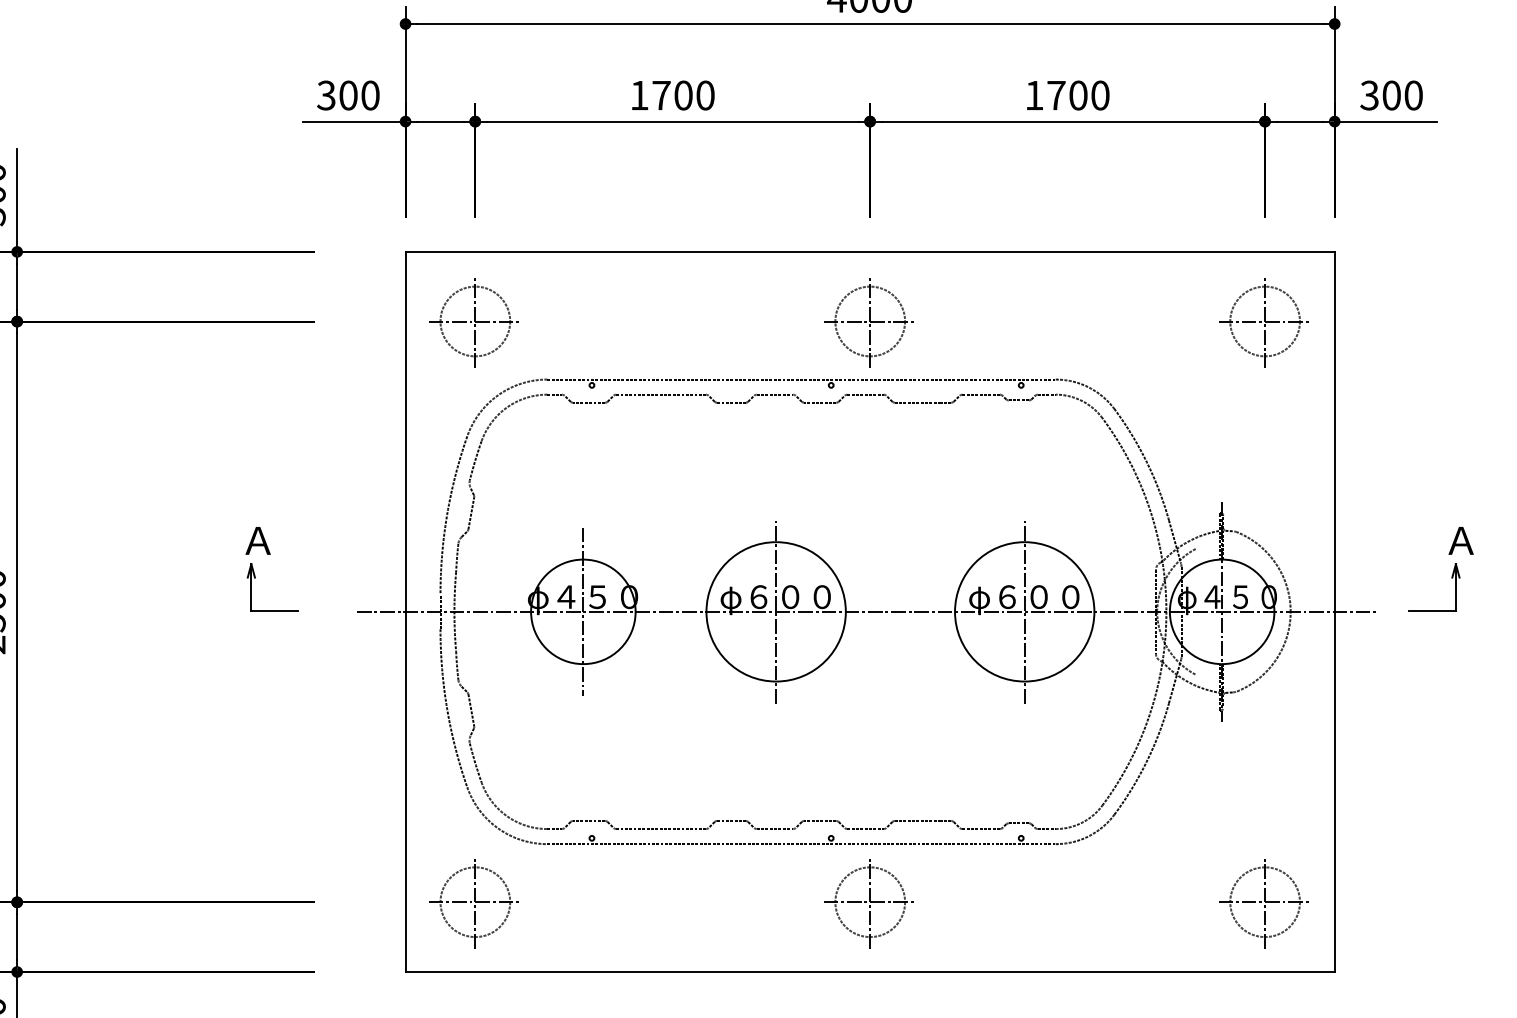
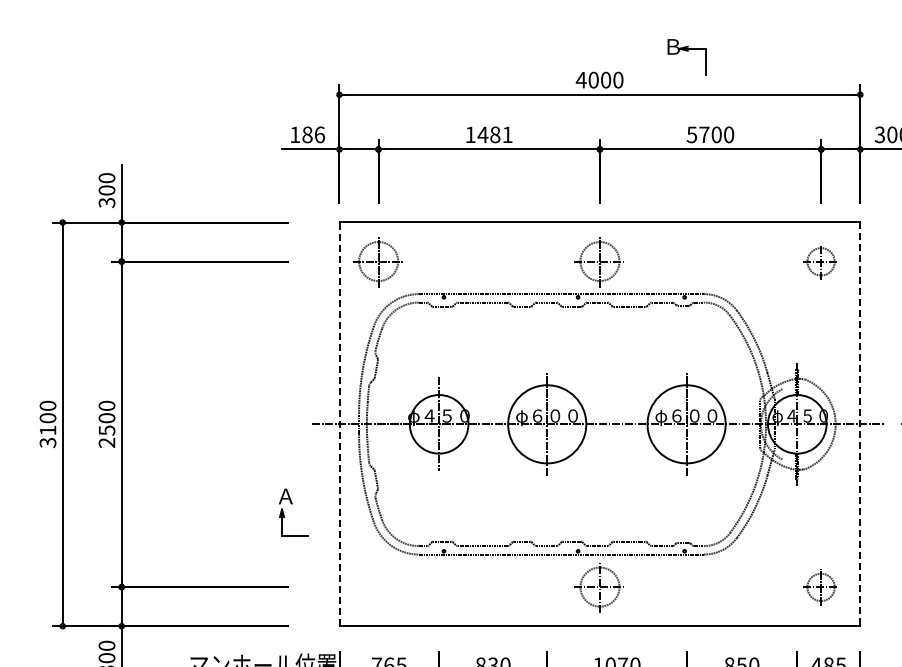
text: (348, 94) -> (307, 134), 300 -> 186
text: (682, 94) -> (494, 134), 1700 -> 1481
text: (1033, 94) -> (691, 134), 1700 -> 5700
part: (1263, 323) -> (820, 262), size x0.7
part: (270, 555) -> (292, 504), moved
line: (405, 612) -> (339, 424), solid -> dashed
line: (1334, 612) -> (860, 424), solid -> dashed
part: (473, 902) -> (377, 587), removed
part: (1263, 902) -> (820, 587), size x0.7

